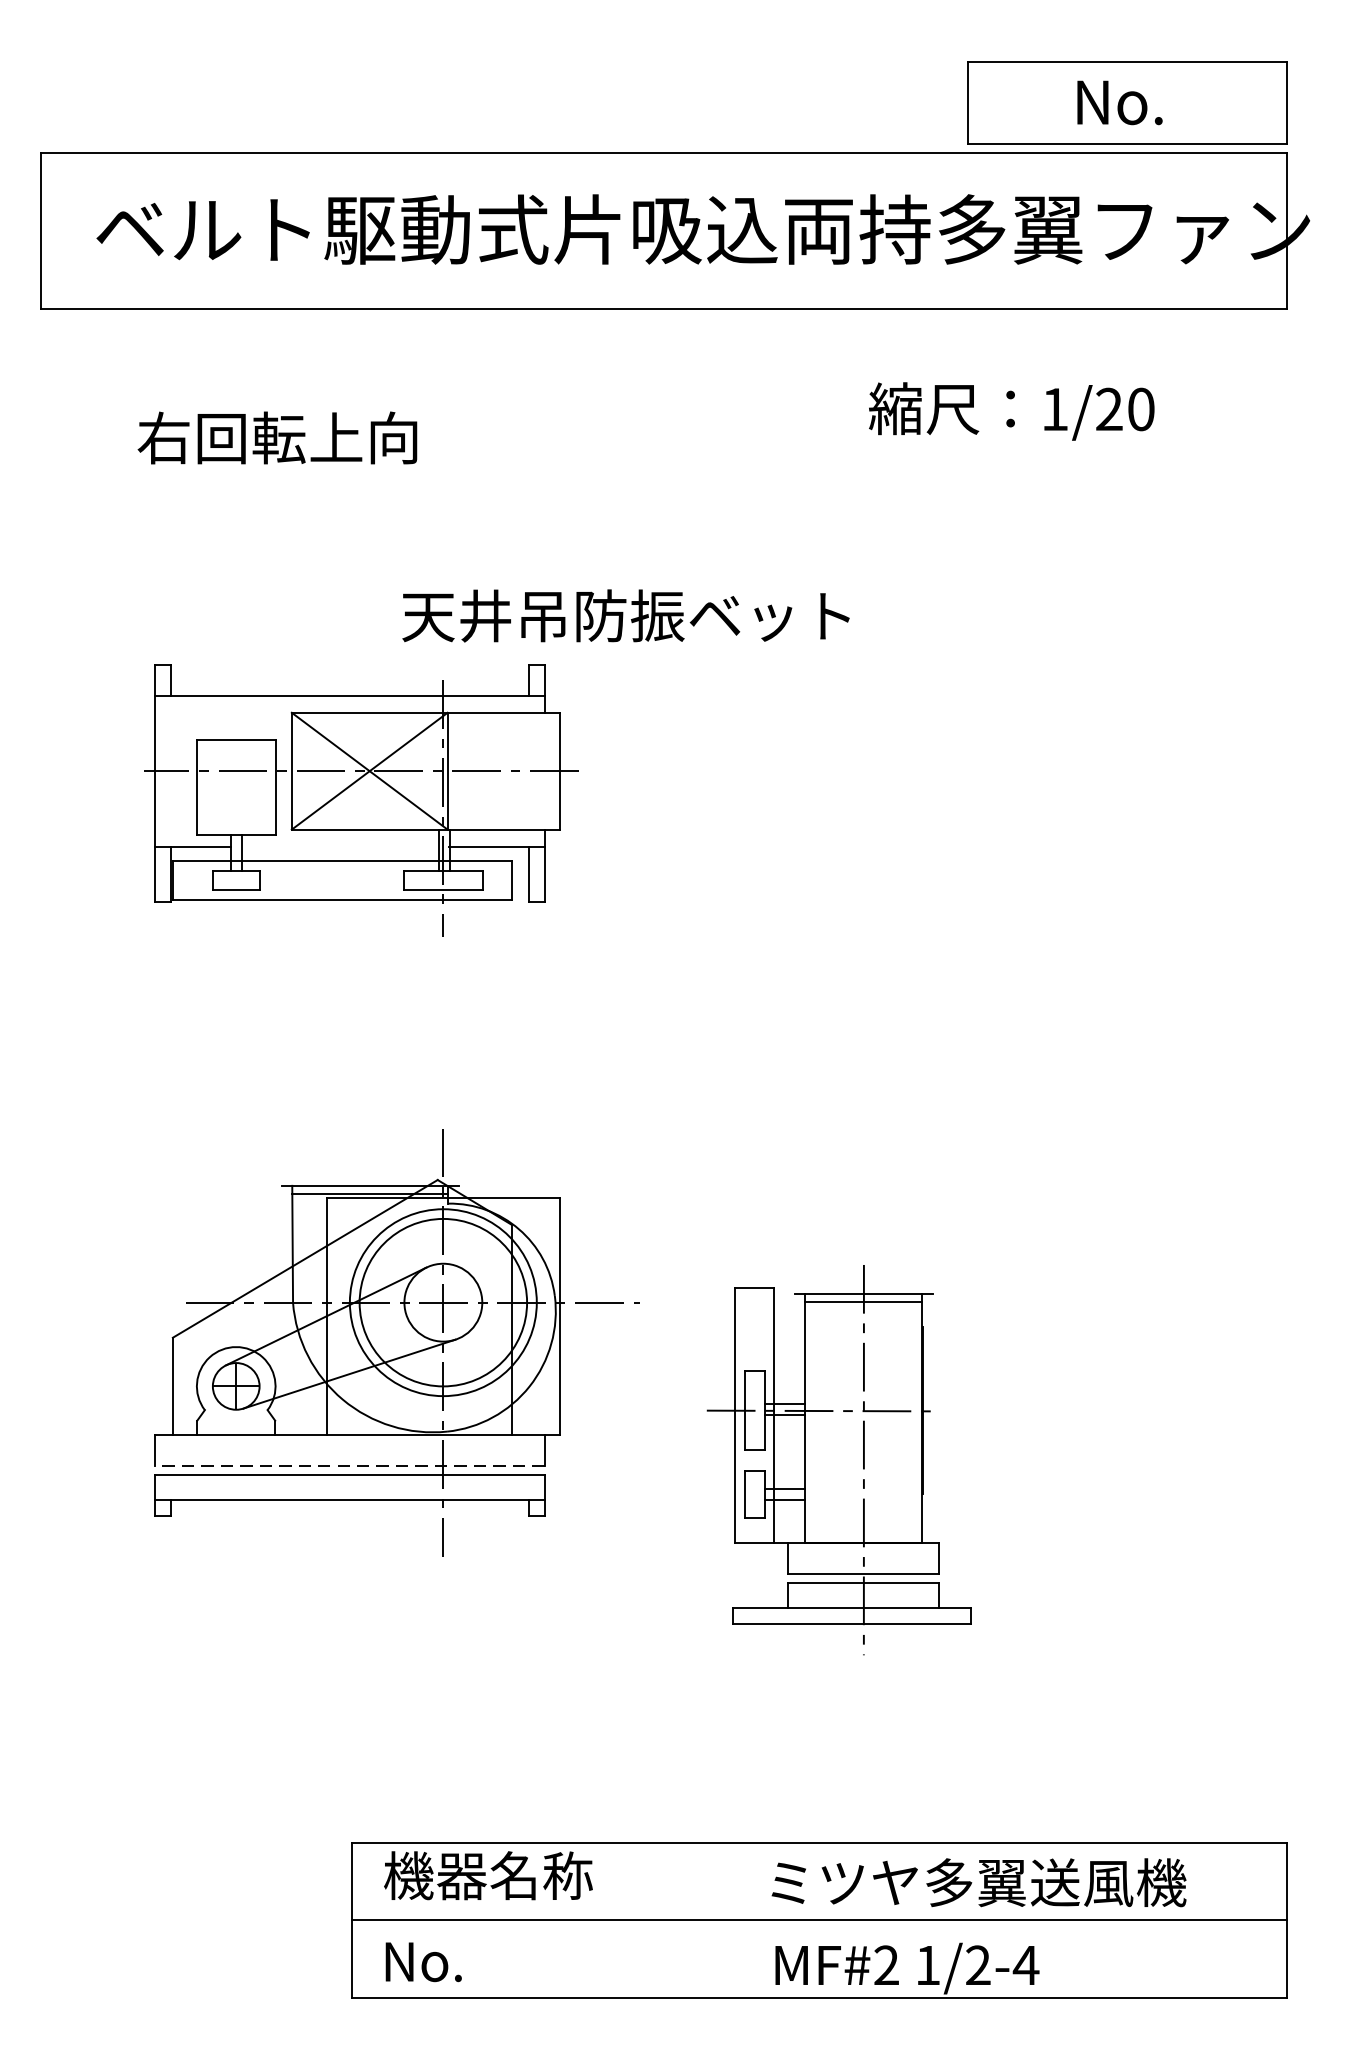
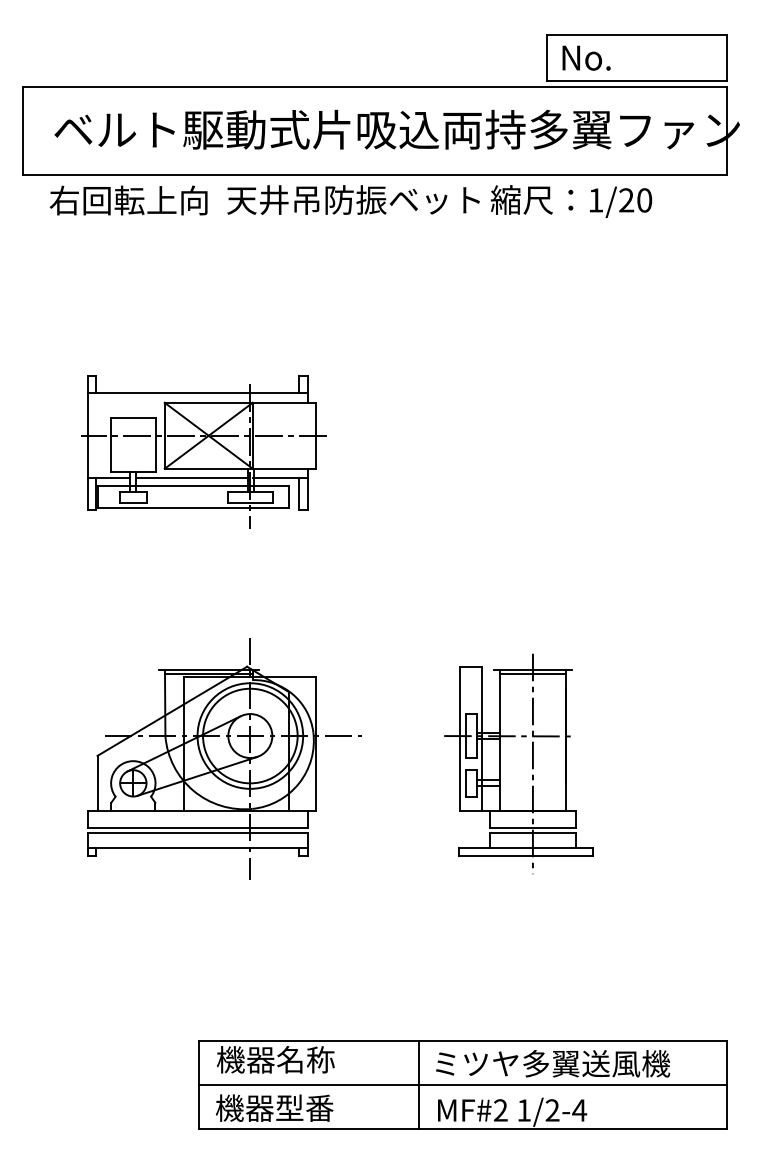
text: (1119, 101) -> (586, 57), moved
text: (1011, 411) -> (571, 201), moved
text: (277, 437) -> (128, 200), moved
text: (625, 614) -> (353, 199), moved
line: (339, 846) -> (191, 478), added
part: (838, 1459) -> (518, 763), moved
line: (349, 1466) -> (197, 828), dashed -> solid
line: (740, 1921) -> (418, 1085), added
text: (486, 1960) -> (274, 1107), No. -> 機器型番

